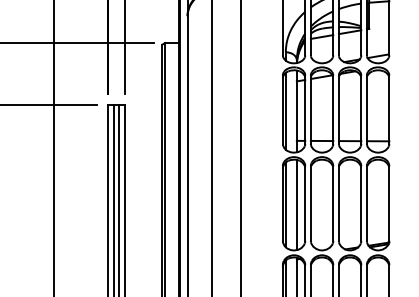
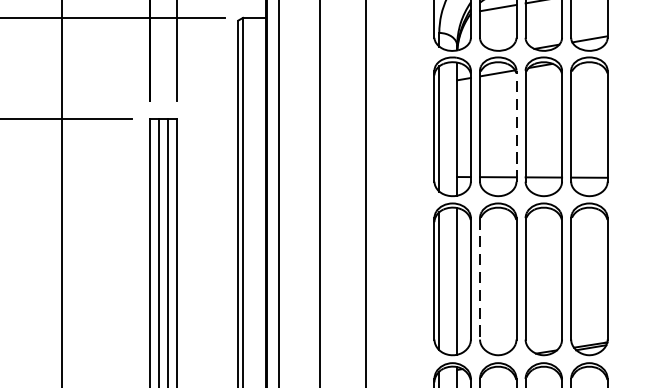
line: (333, 109) -> (516, 126), solid -> dashed
line: (310, 203) -> (479, 278), solid -> dashed

